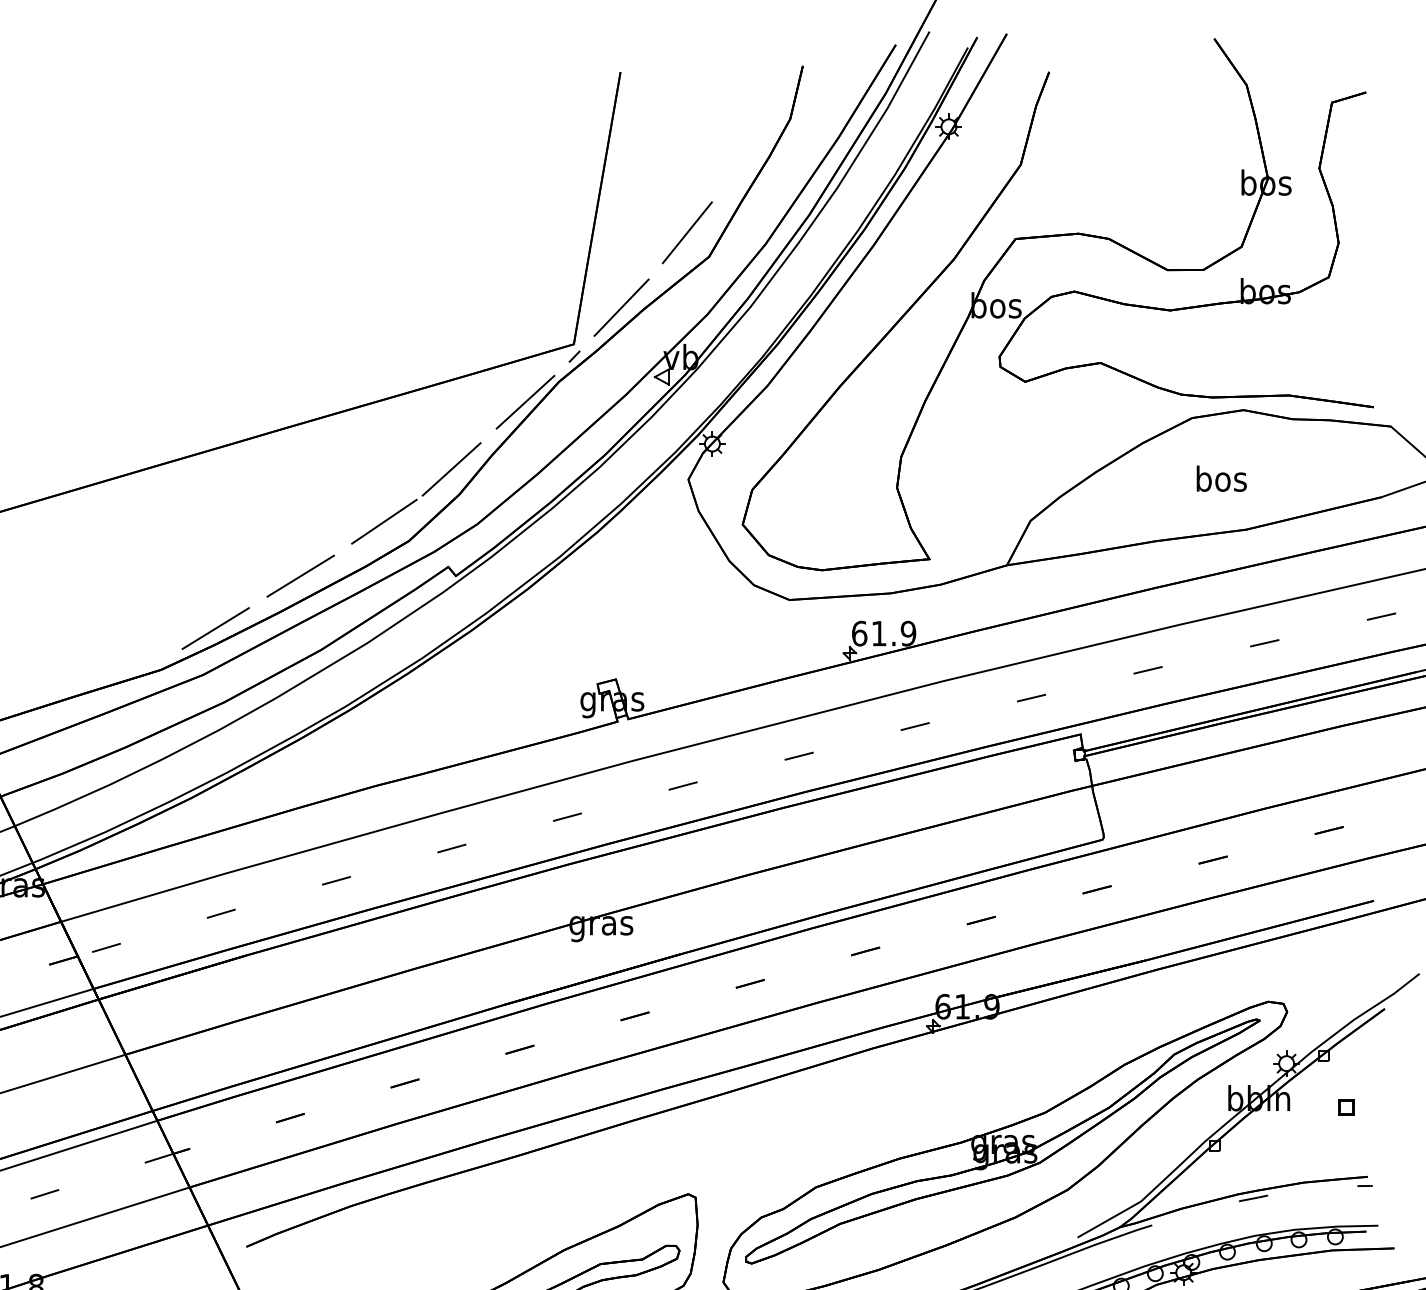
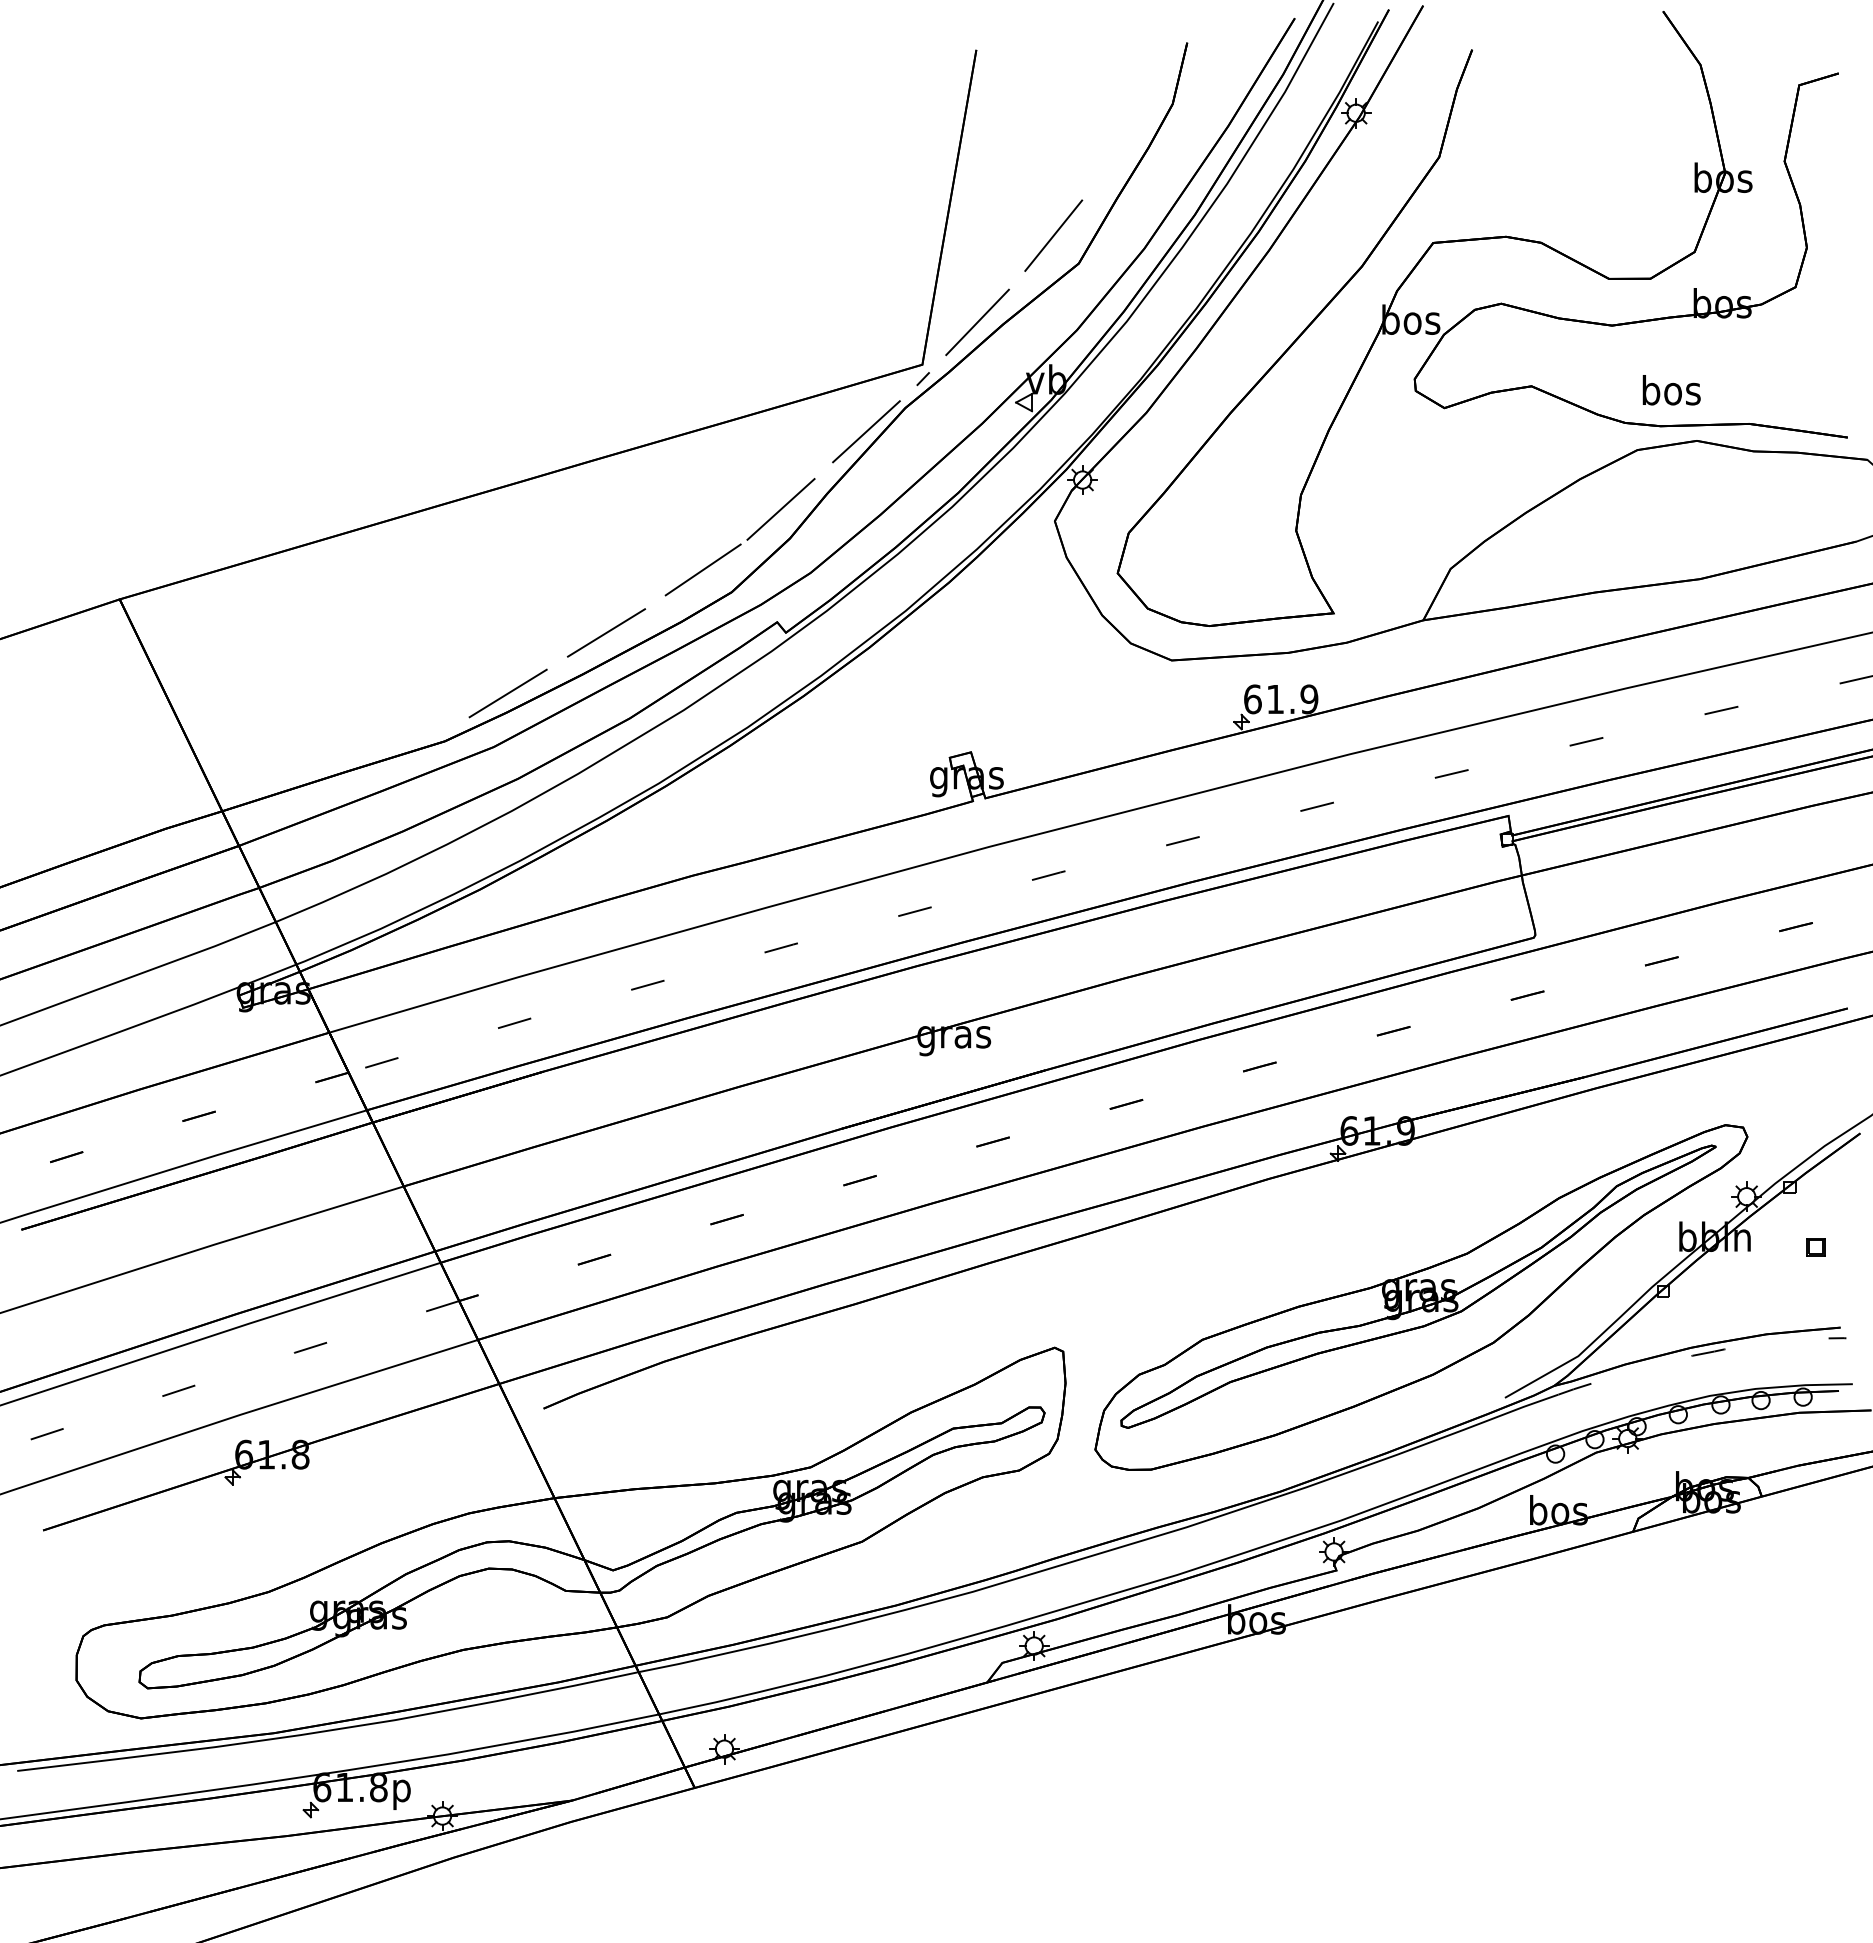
text: (1221, 478) -> (1671, 390), moved

